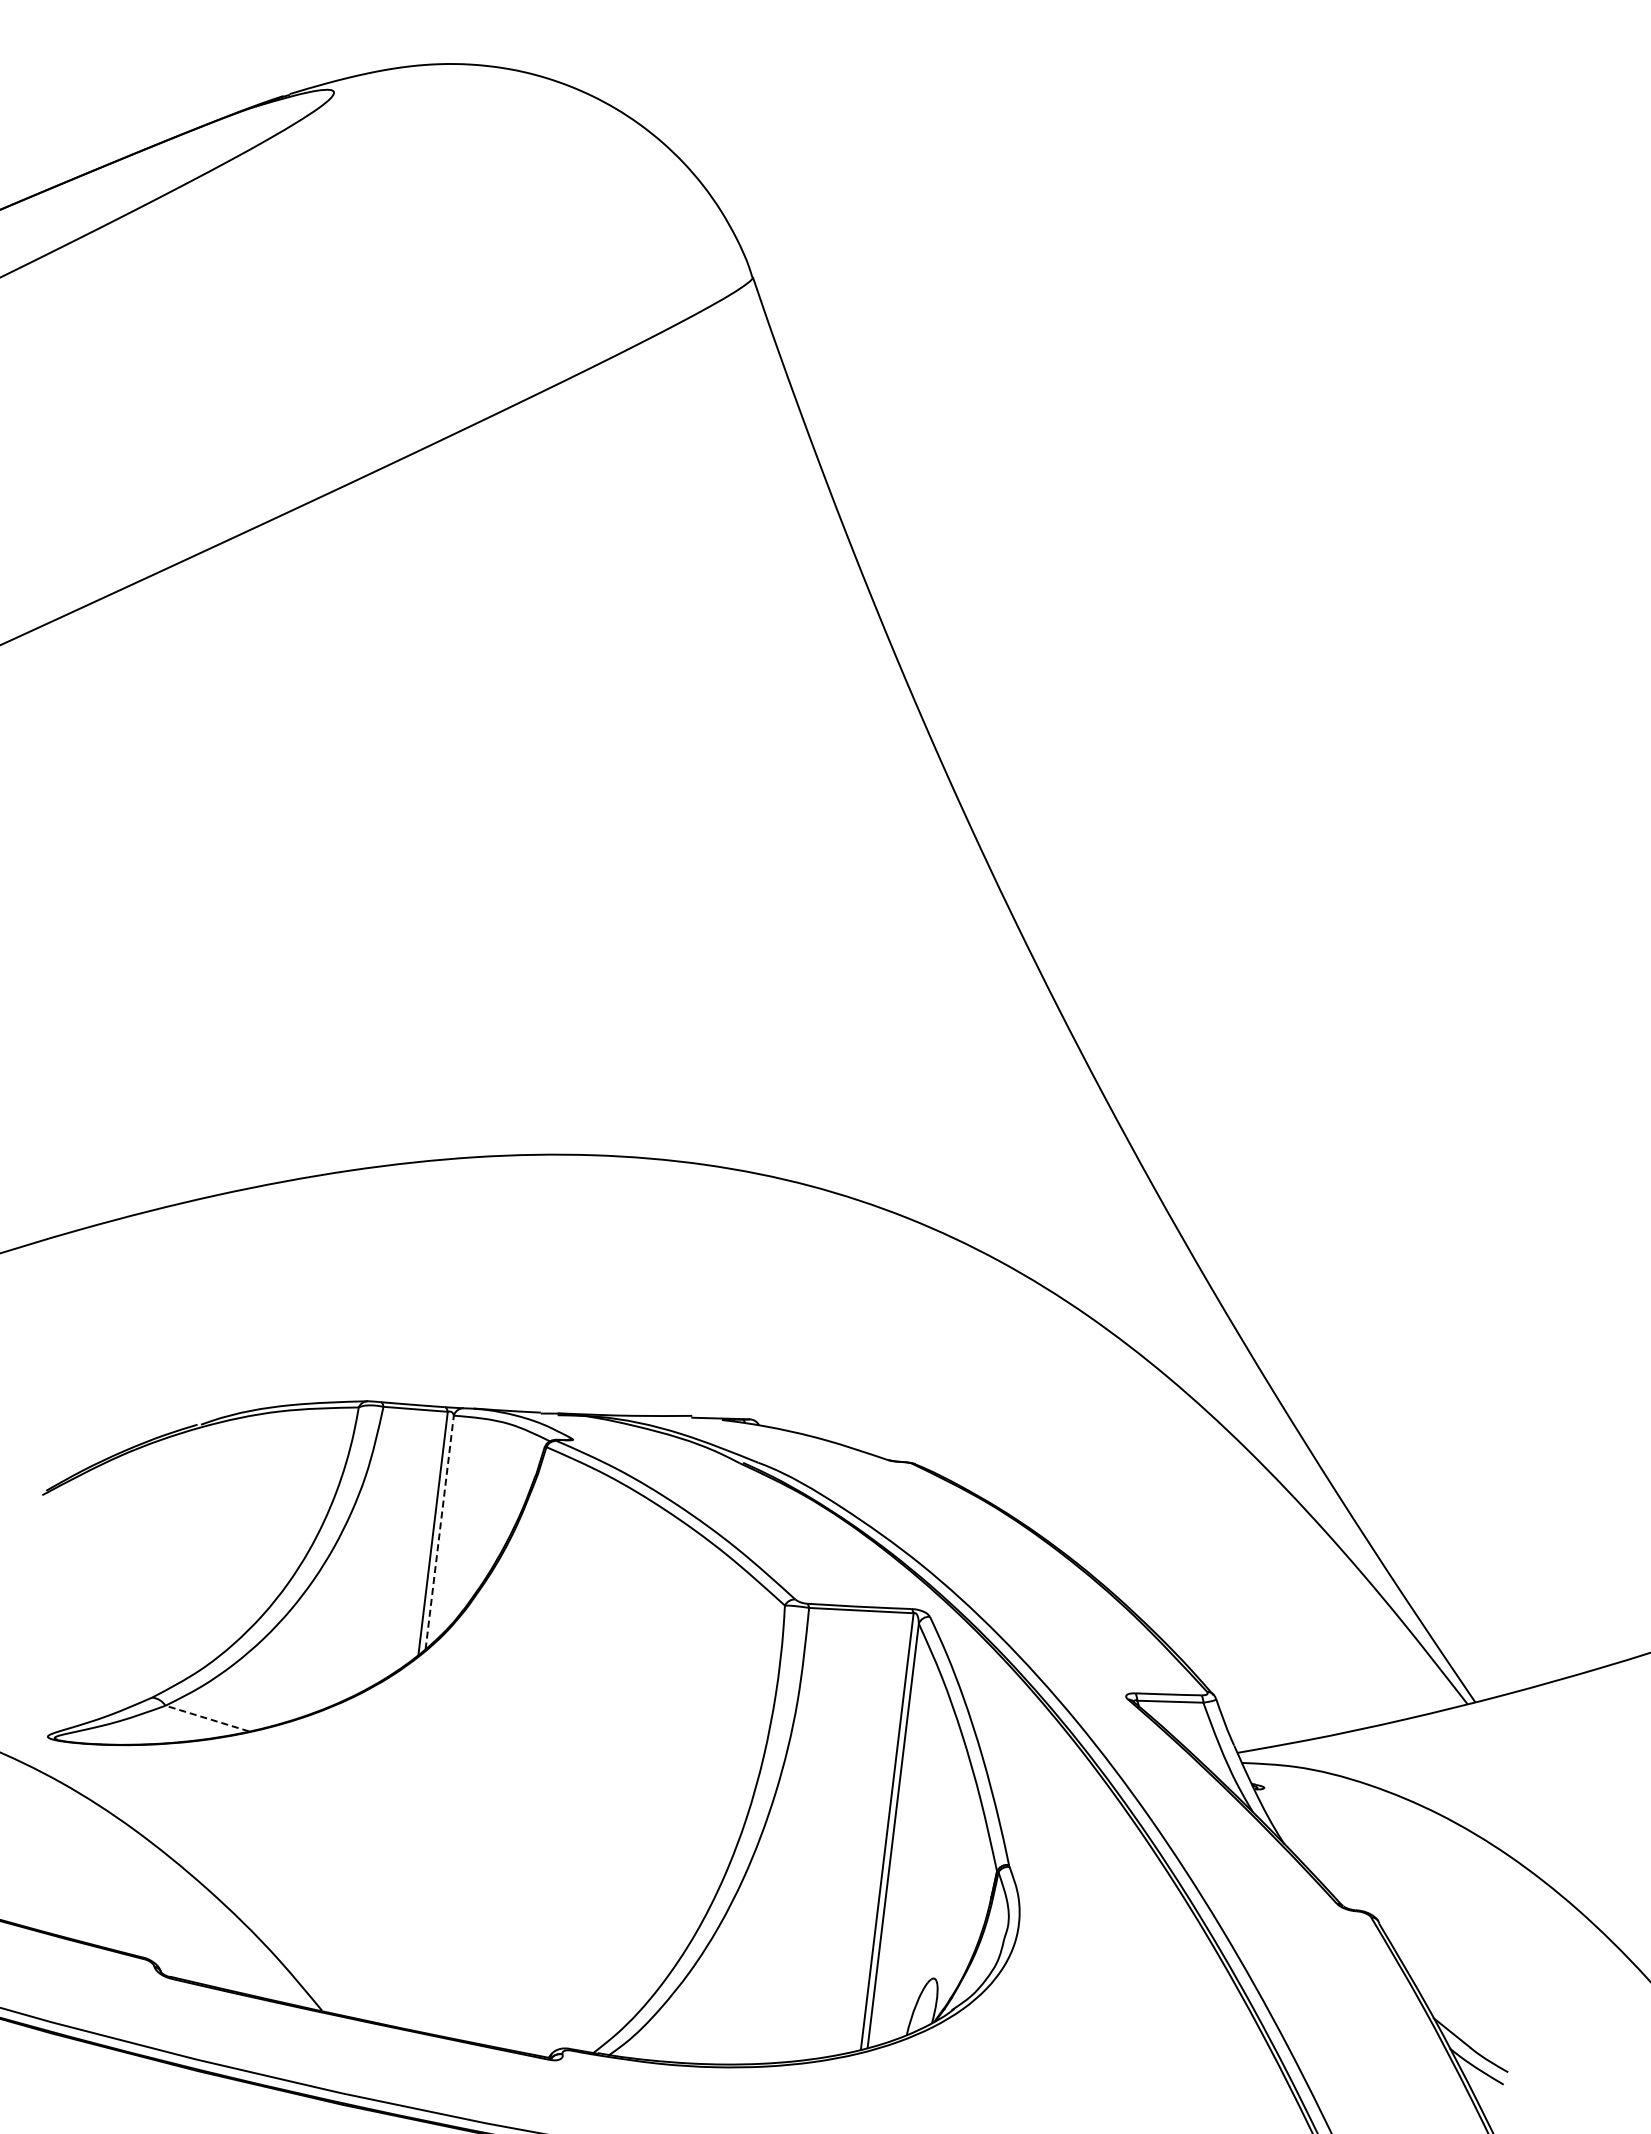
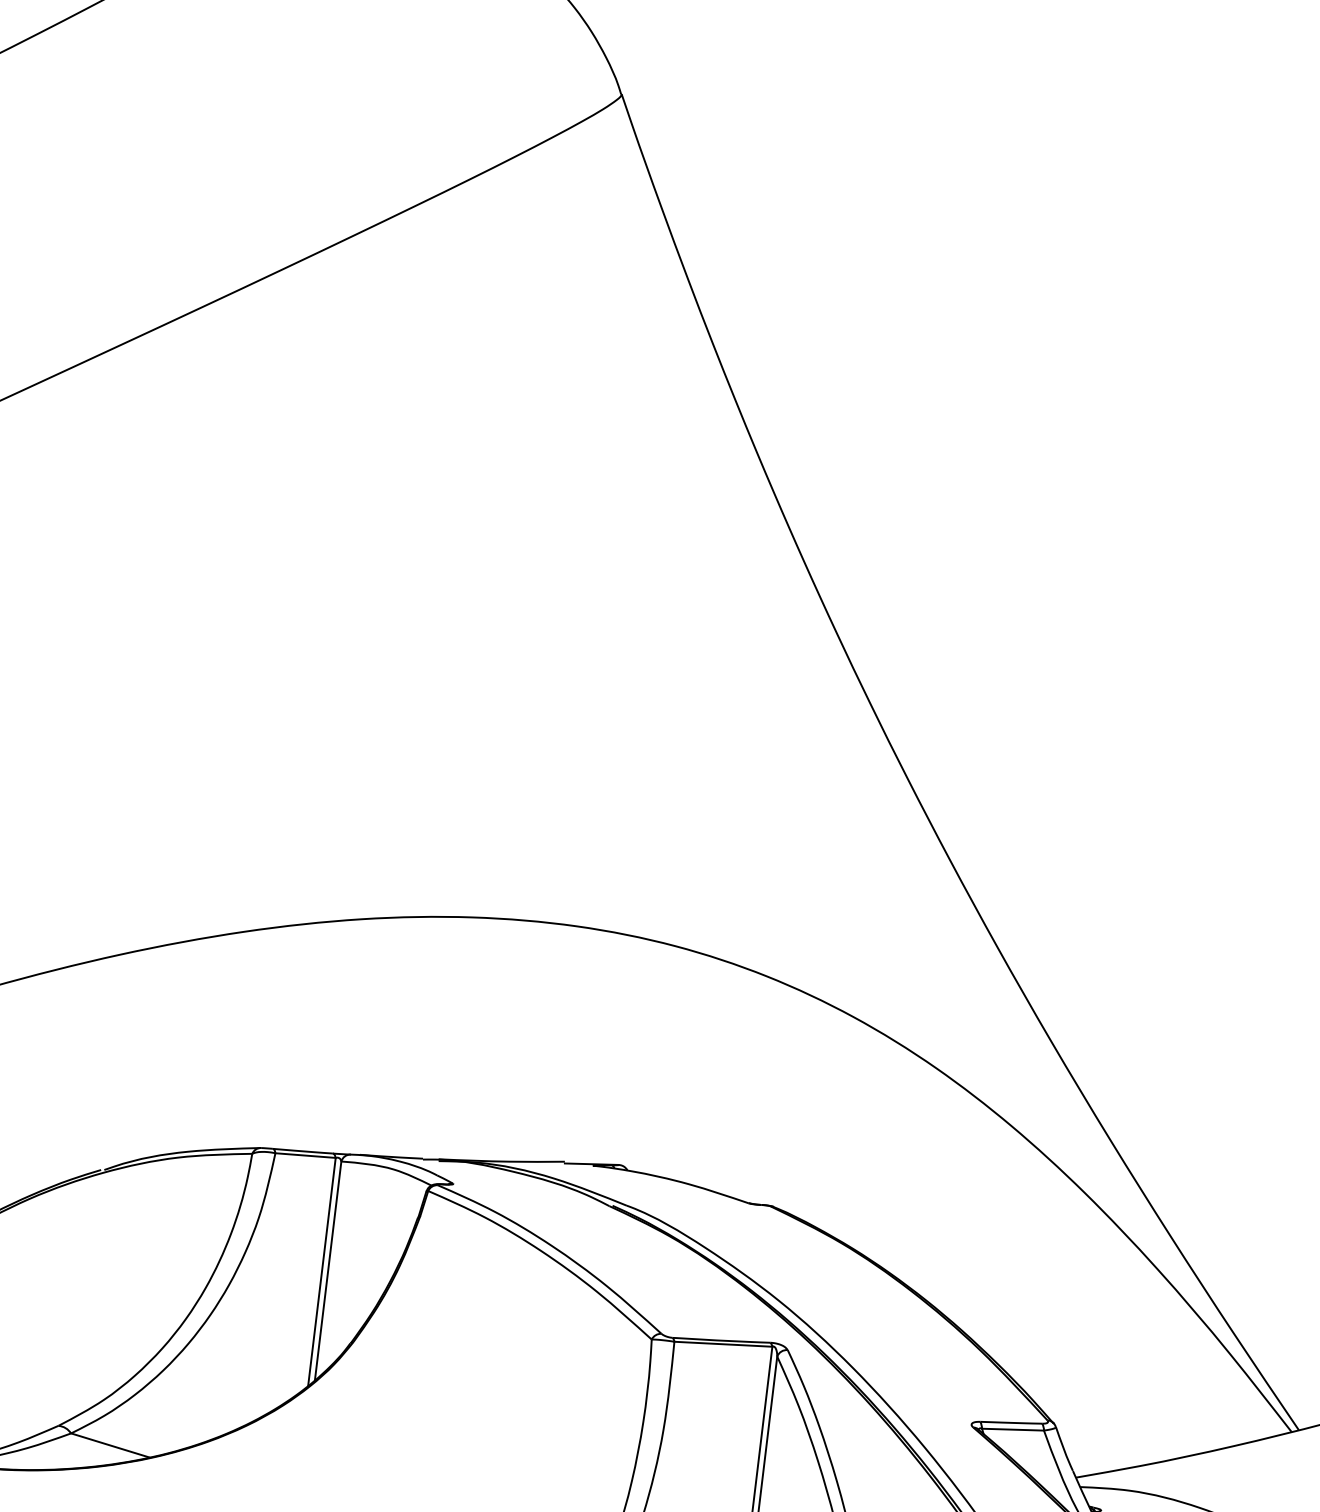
line: (439, 1532) -> (327, 1271), dashed -> solid
line: (207, 1718) -> (110, 1445), dashed -> solid

